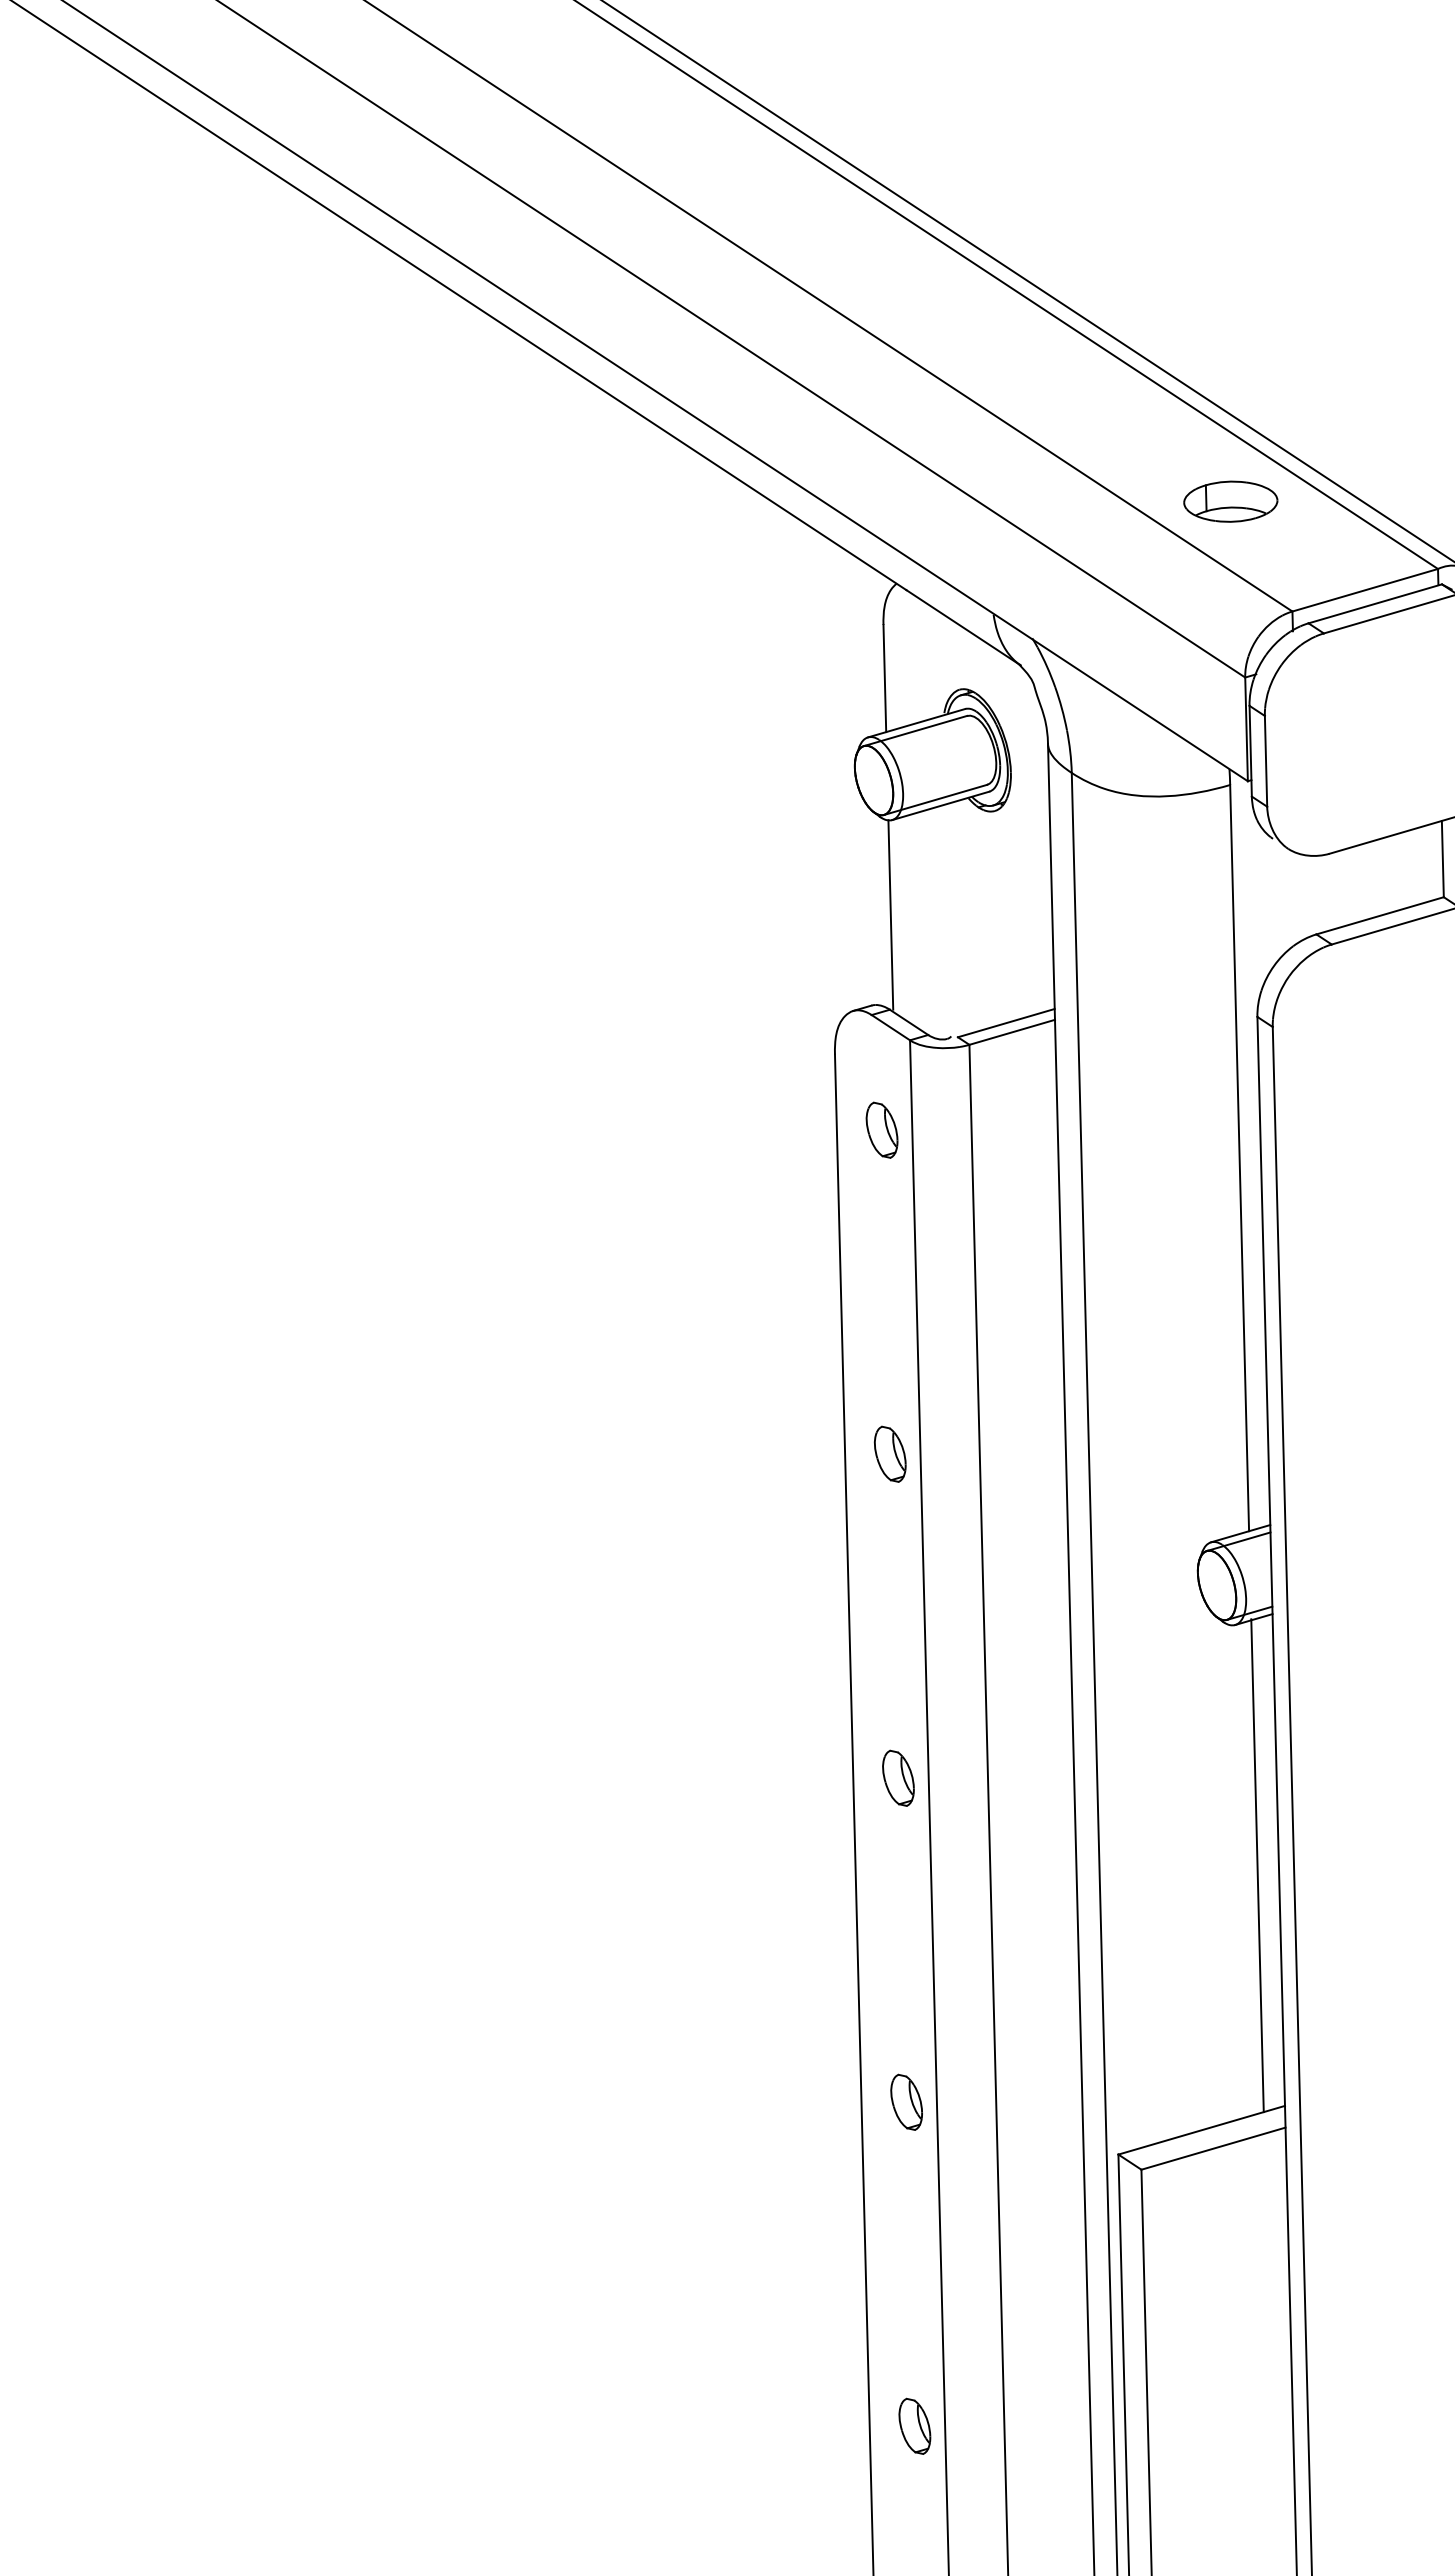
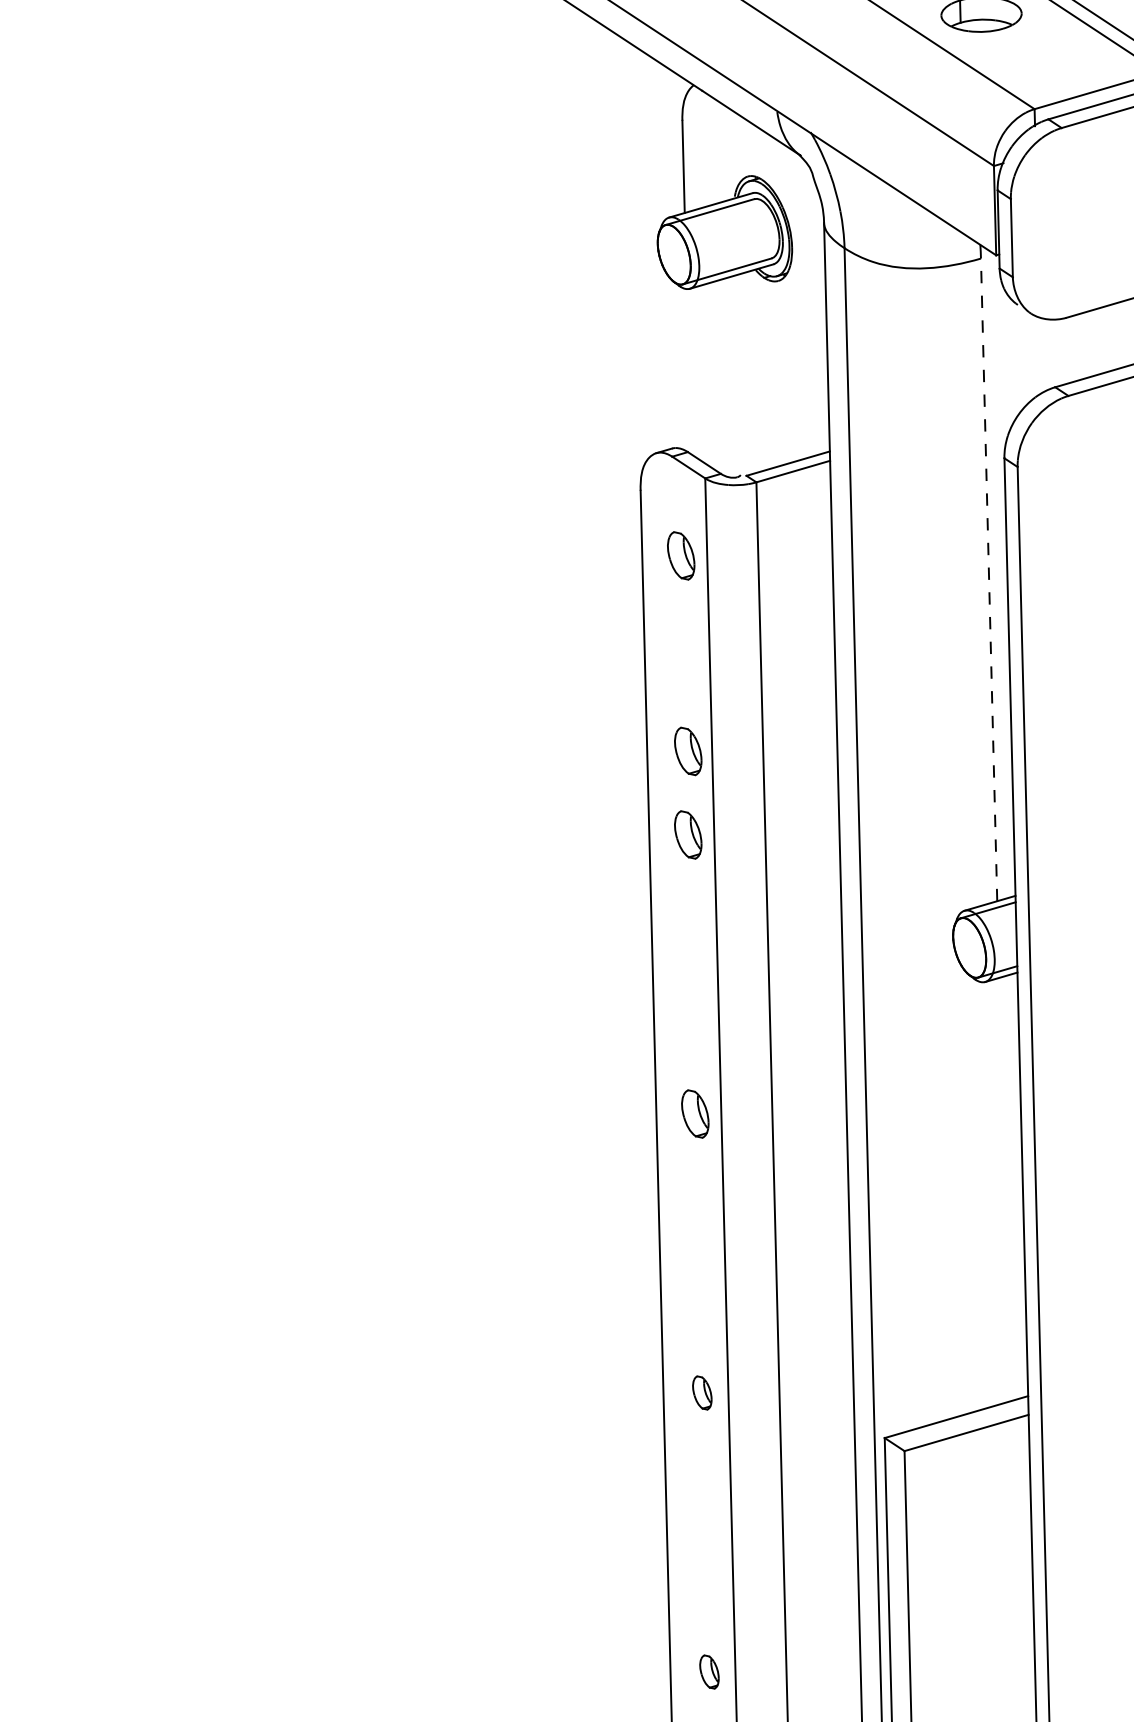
line: (890, 914) -> (688, 370), removed
line: (1239, 1157) -> (989, 579), solid -> dashed
part: (889, 1356) -> (687, 750), added
line: (1257, 1865) -> (1004, 1189), removed
part: (906, 2101) -> (702, 1392), size x0.7
part: (914, 2425) -> (709, 1671), size x0.7

